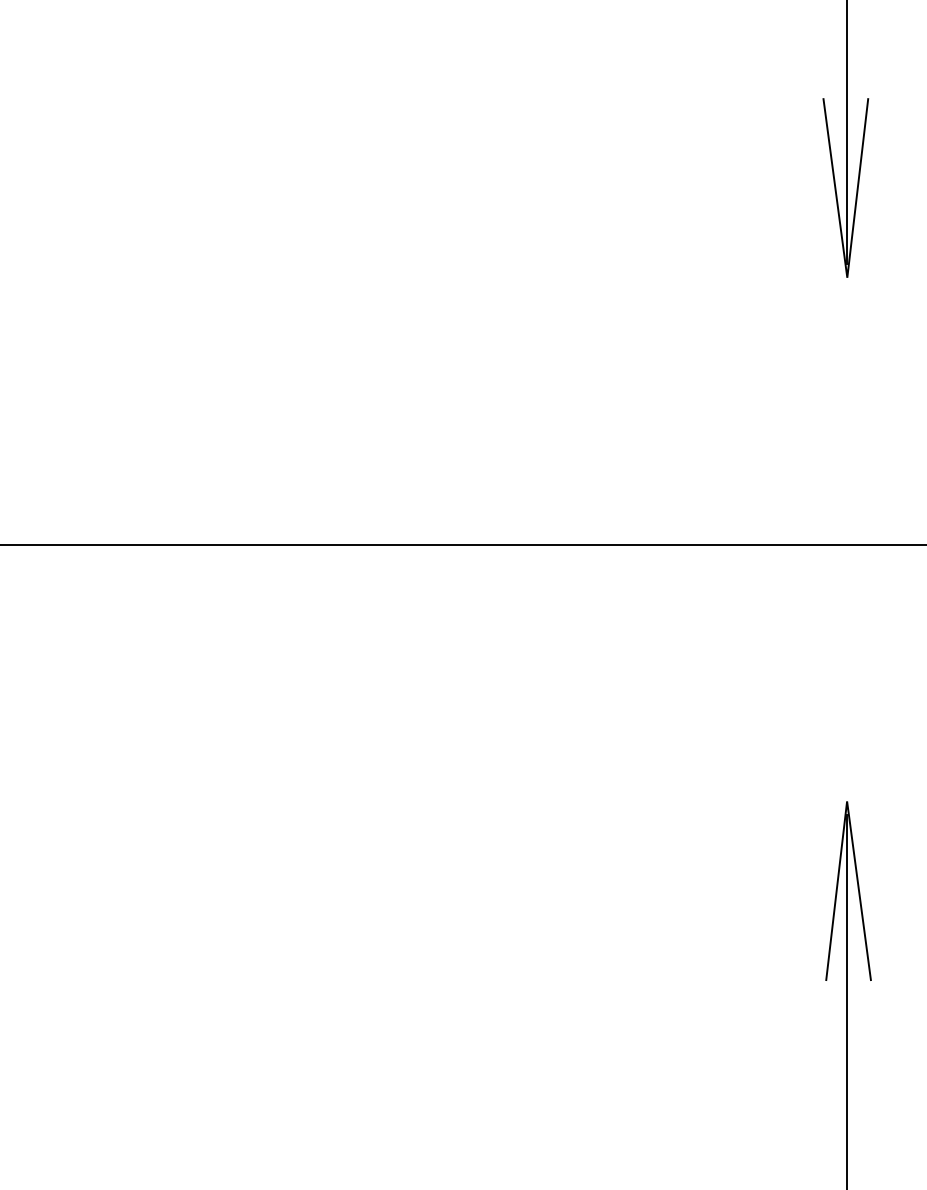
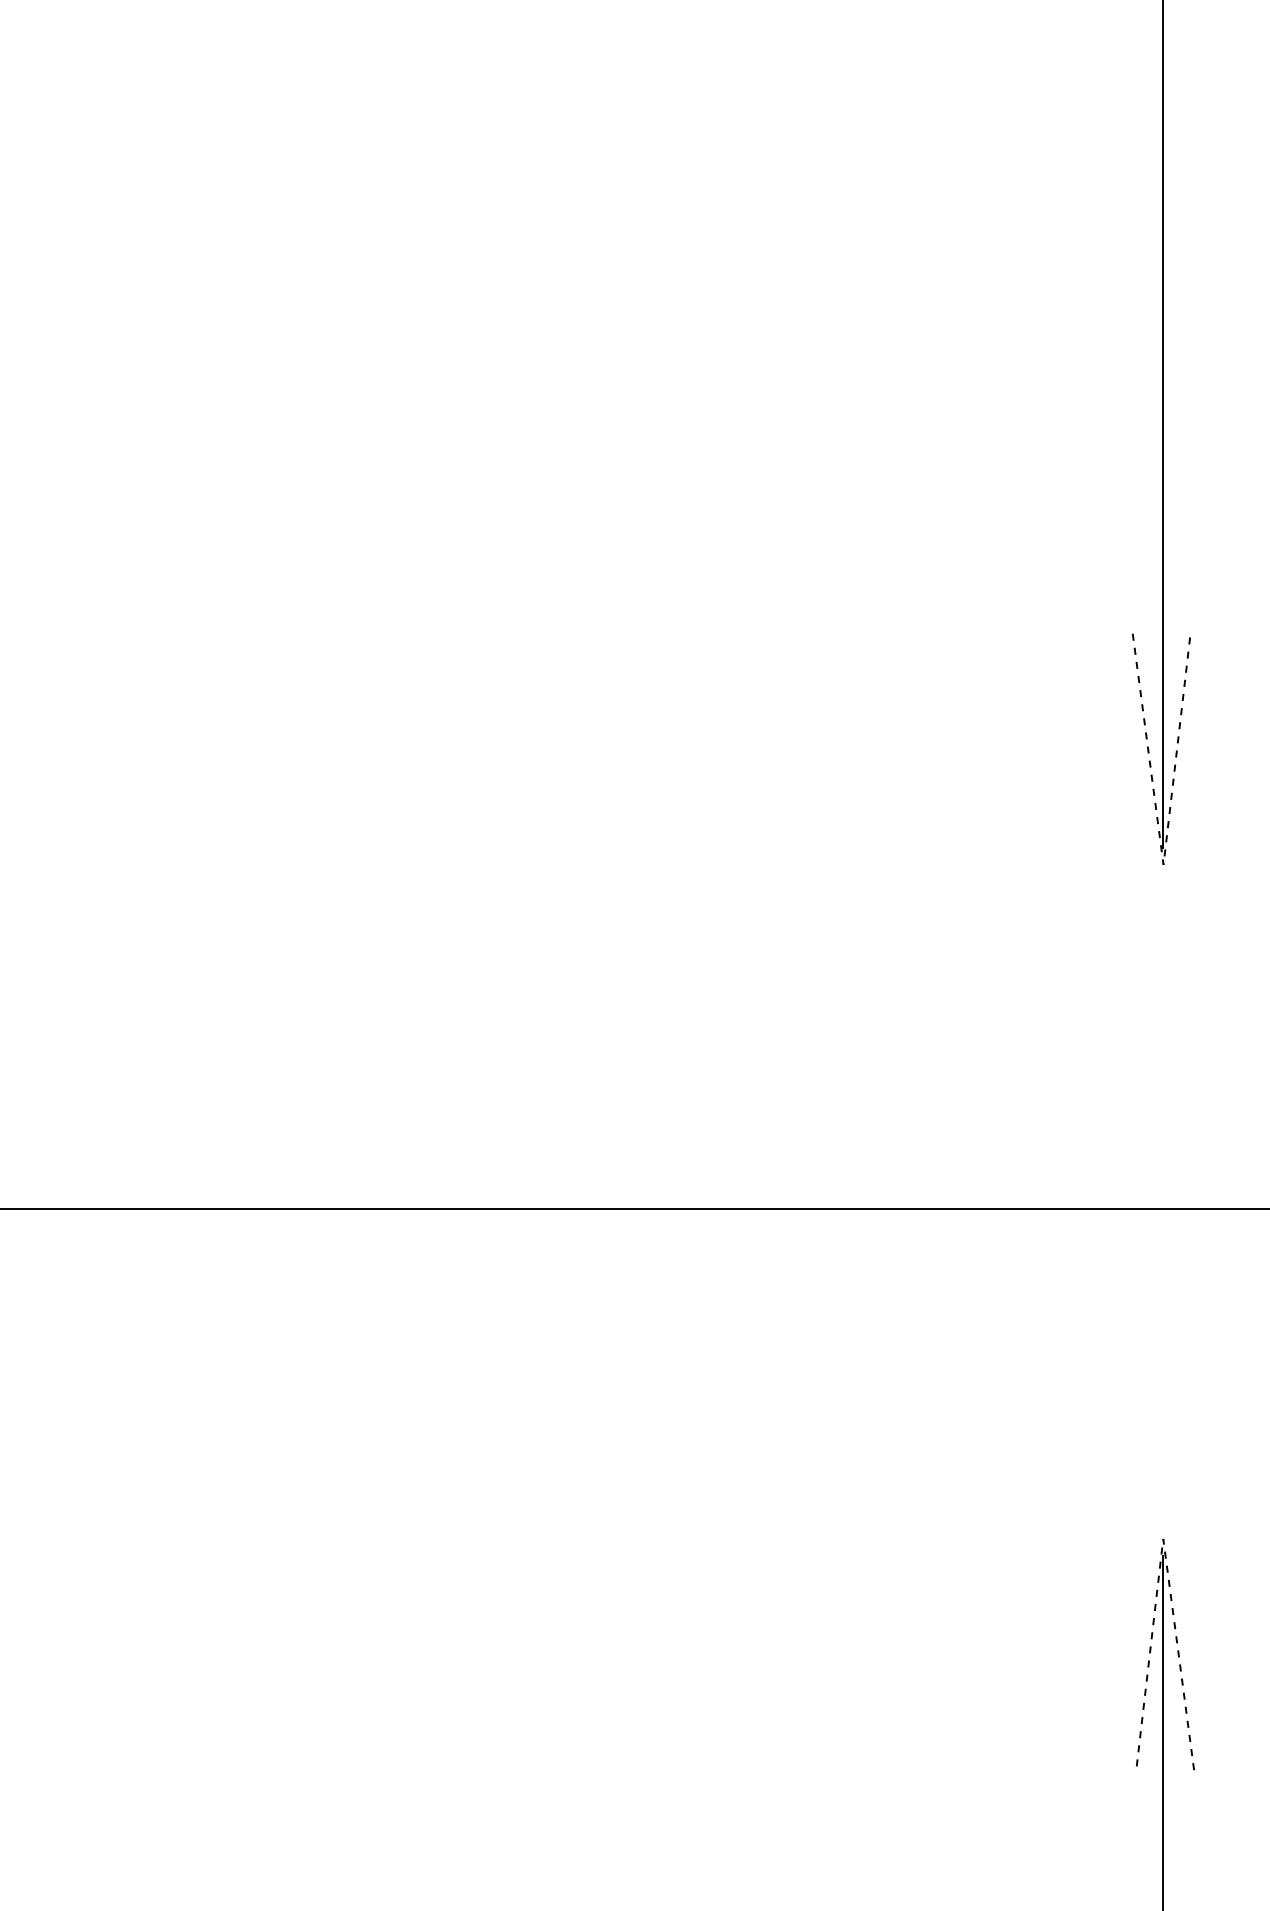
line: (847, 277) -> (1163, 864), solid -> dashed
line: (847, 801) -> (1163, 1538), solid -> dashed

